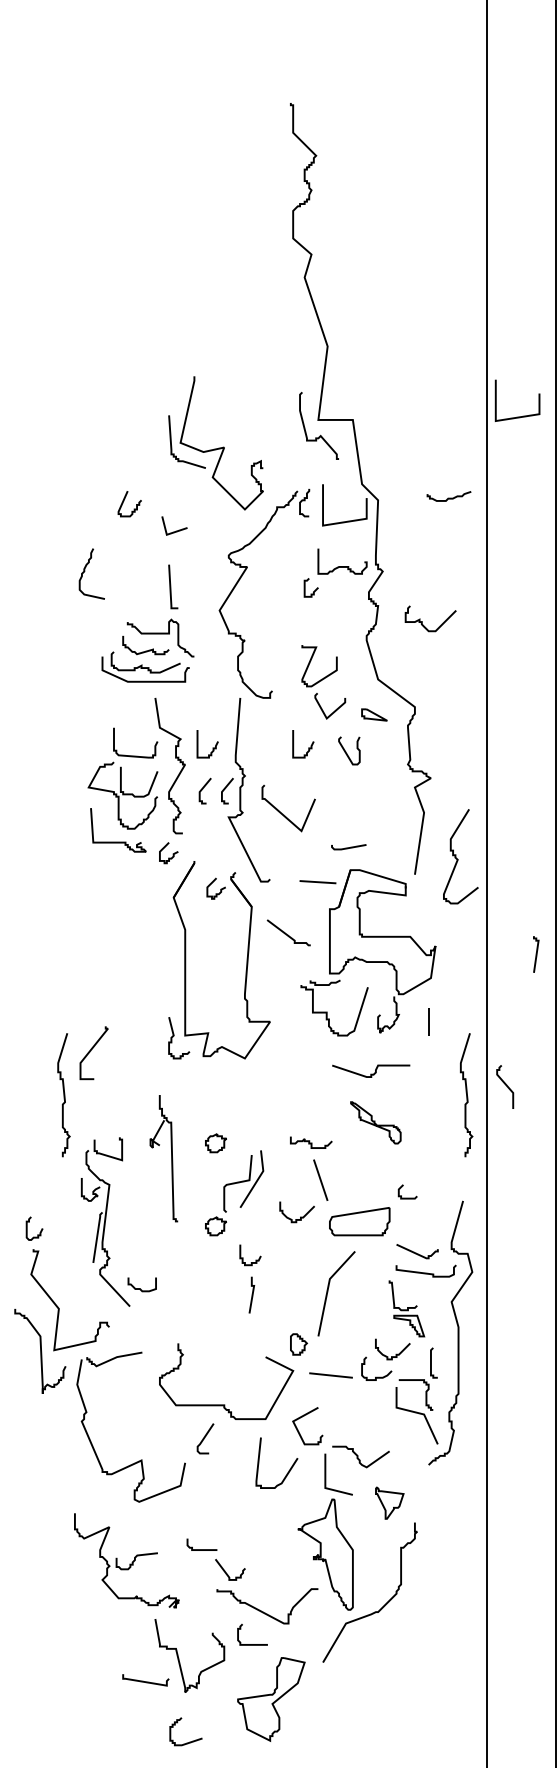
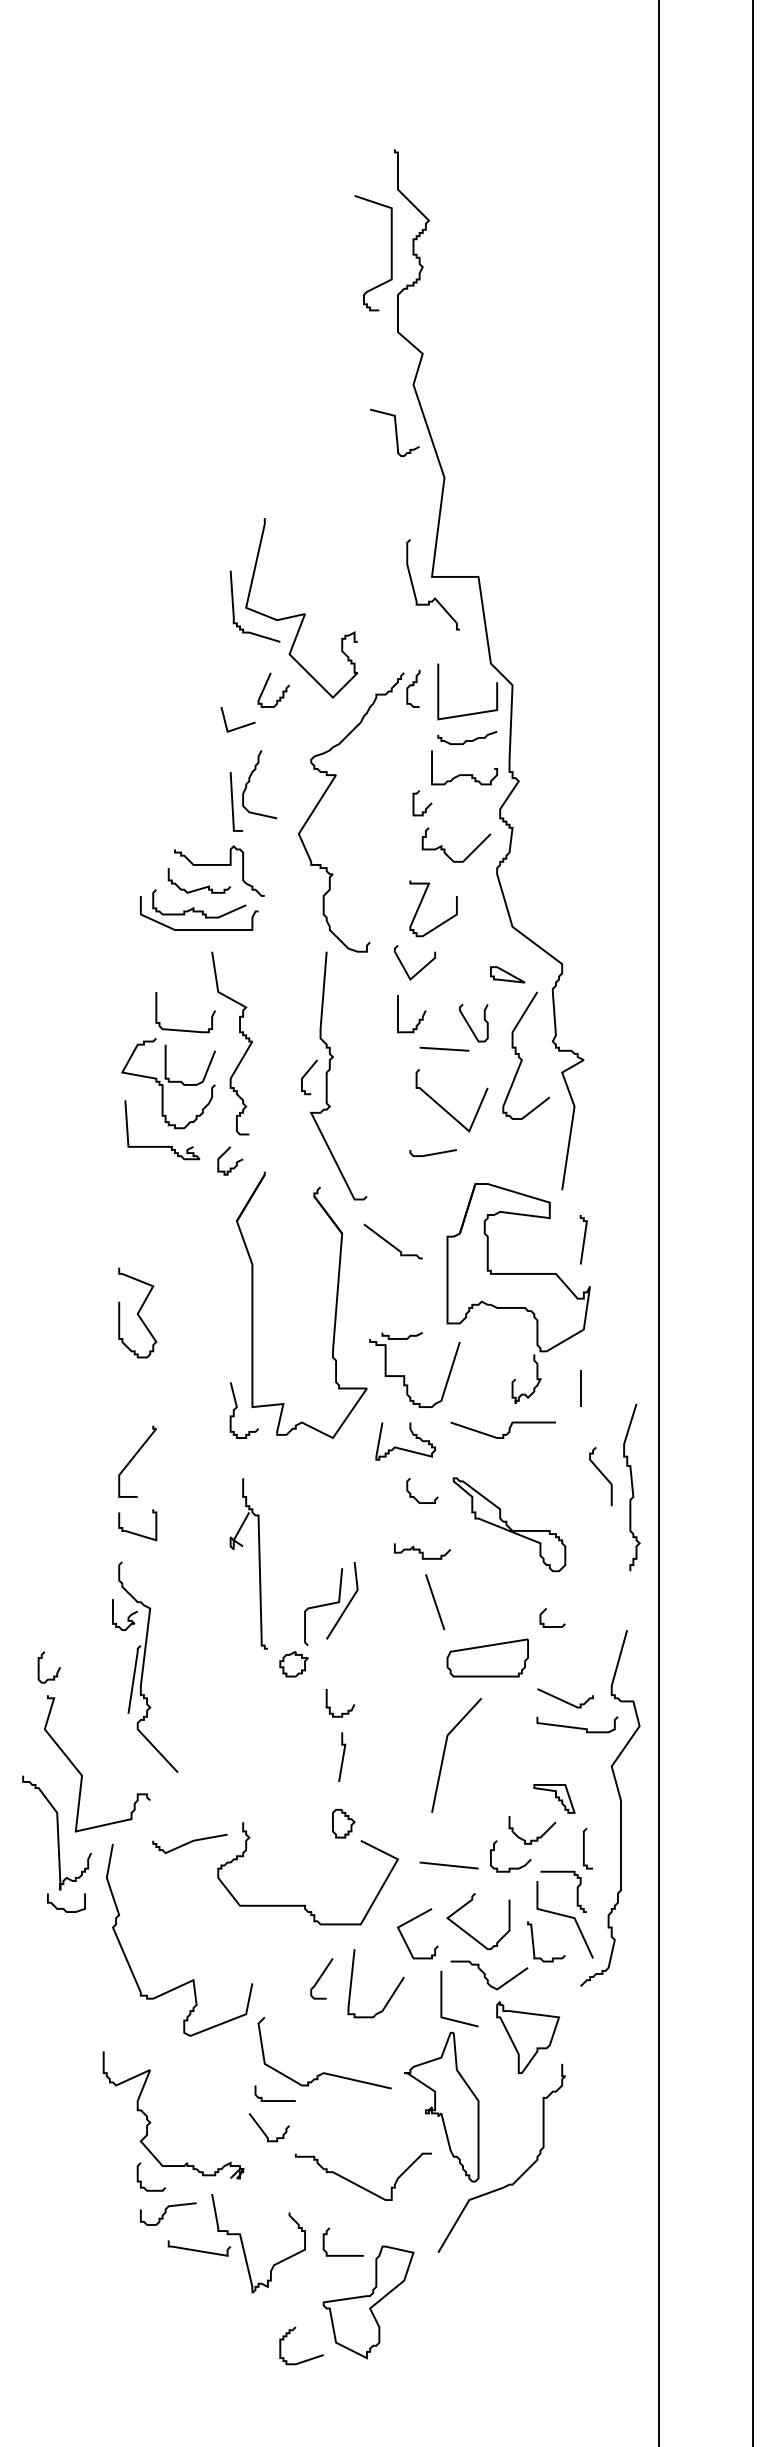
curve: (287, 180) -> (390, 253), added
curve: (291, 312) -> (395, 432), added
curve: (521, 415) -> (706, 571), removed
curve: (449, 498) -> (467, 740), moved
curve: (124, 500) -> (266, 685), moved
curve: (85, 571) -> (250, 781), moved
curve: (422, 621) -> (445, 848), moved
curve: (335, 710) -> (421, 968), moved
curve: (212, 748) -> (289, 1019), removed
curve: (203, 788) -> (276, 1074), removed
curve: (282, 813) -> (443, 1107), moved
curve: (348, 847) -> (432, 1153), moved
curve: (457, 858) -> (521, 1058), moved
line: (318, 881) -> (444, 1048), moved
curve: (220, 889) -> (300, 1209), removed
curve: (287, 934) -> (391, 1243), moved
curve: (536, 954) -> (583, 1239), moved
curve: (100, 965) -> (137, 1312), added
part: (327, 1012) -> (405, 1375), moved
curve: (91, 1049) -> (134, 1457), moved
curve: (298, 1066) -> (404, 1448), added
curve: (370, 1074) -> (502, 1434), moved
curve: (505, 1085) -> (601, 1474), moved
curve: (63, 1095) -> (88, 1487), removed
curve: (306, 1102) -> (415, 1497), added
part: (375, 1122) -> (509, 1524), size x1.67
part: (215, 1143) -> (293, 1552), removed
curve: (105, 1154) -> (134, 1532), moved
part: (171, 1158) -> (258, 1563), moved
curve: (300, 1216) -> (407, 1651), removed
curve: (140, 1288) -> (64, 1908), moved
curve: (394, 1297) -> (534, 1944), moved
part: (298, 1344) -> (343, 1823), moved
curve: (114, 1359) -> (189, 1843), moved
curve: (346, 1425) -> (469, 1933), added
curve: (205, 1437) -> (321, 1977), moved
part: (389, 1503) -> (528, 2037), size x1.67
curve: (238, 1528) -> (324, 2072), added
curve: (135, 1560) -> (166, 2212), moved
curve: (226, 1572) -> (264, 2131), moved
curve: (102, 1609) -> (141, 2180), added
curve: (252, 1644) -> (342, 2255), moved
curve: (145, 1681) -> (199, 2250), moved
curve: (189, 1741) -> (306, 2359), moved

